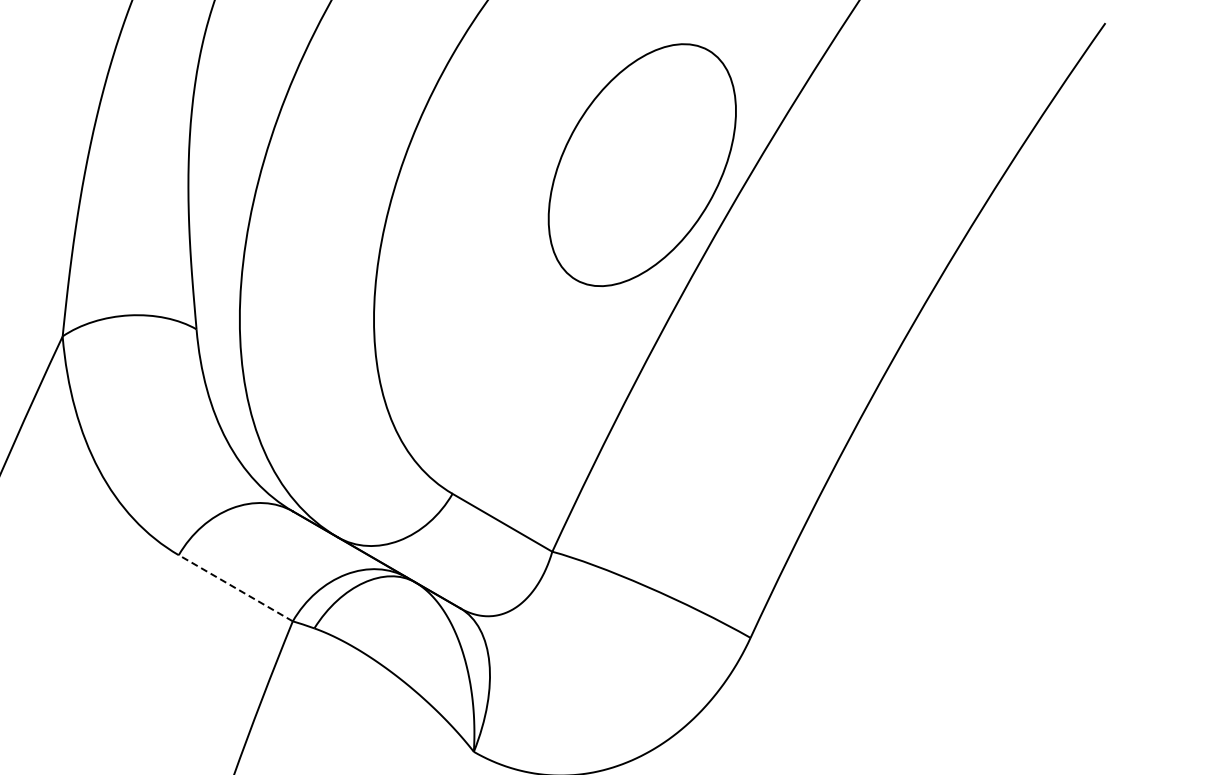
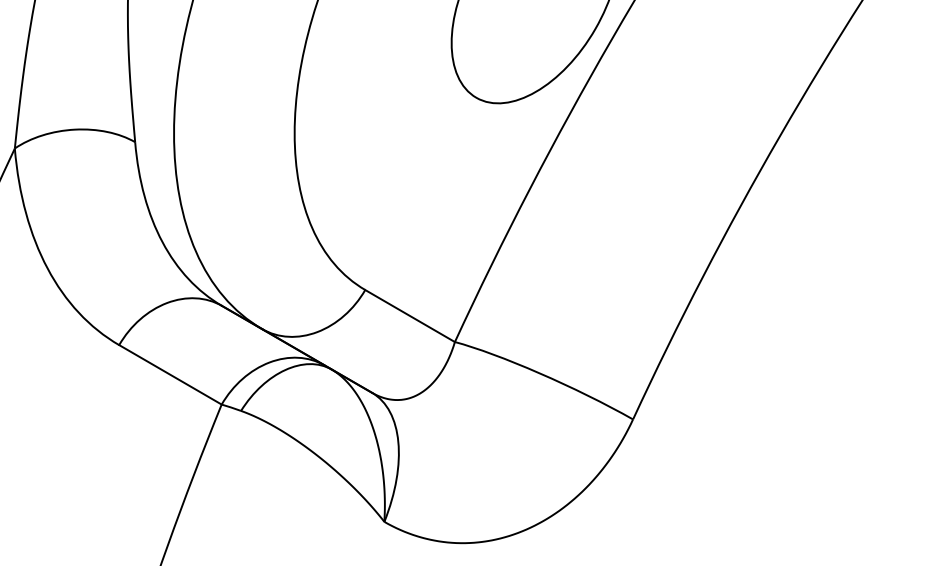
line: (235, 588) -> (170, 375), dashed -> solid

